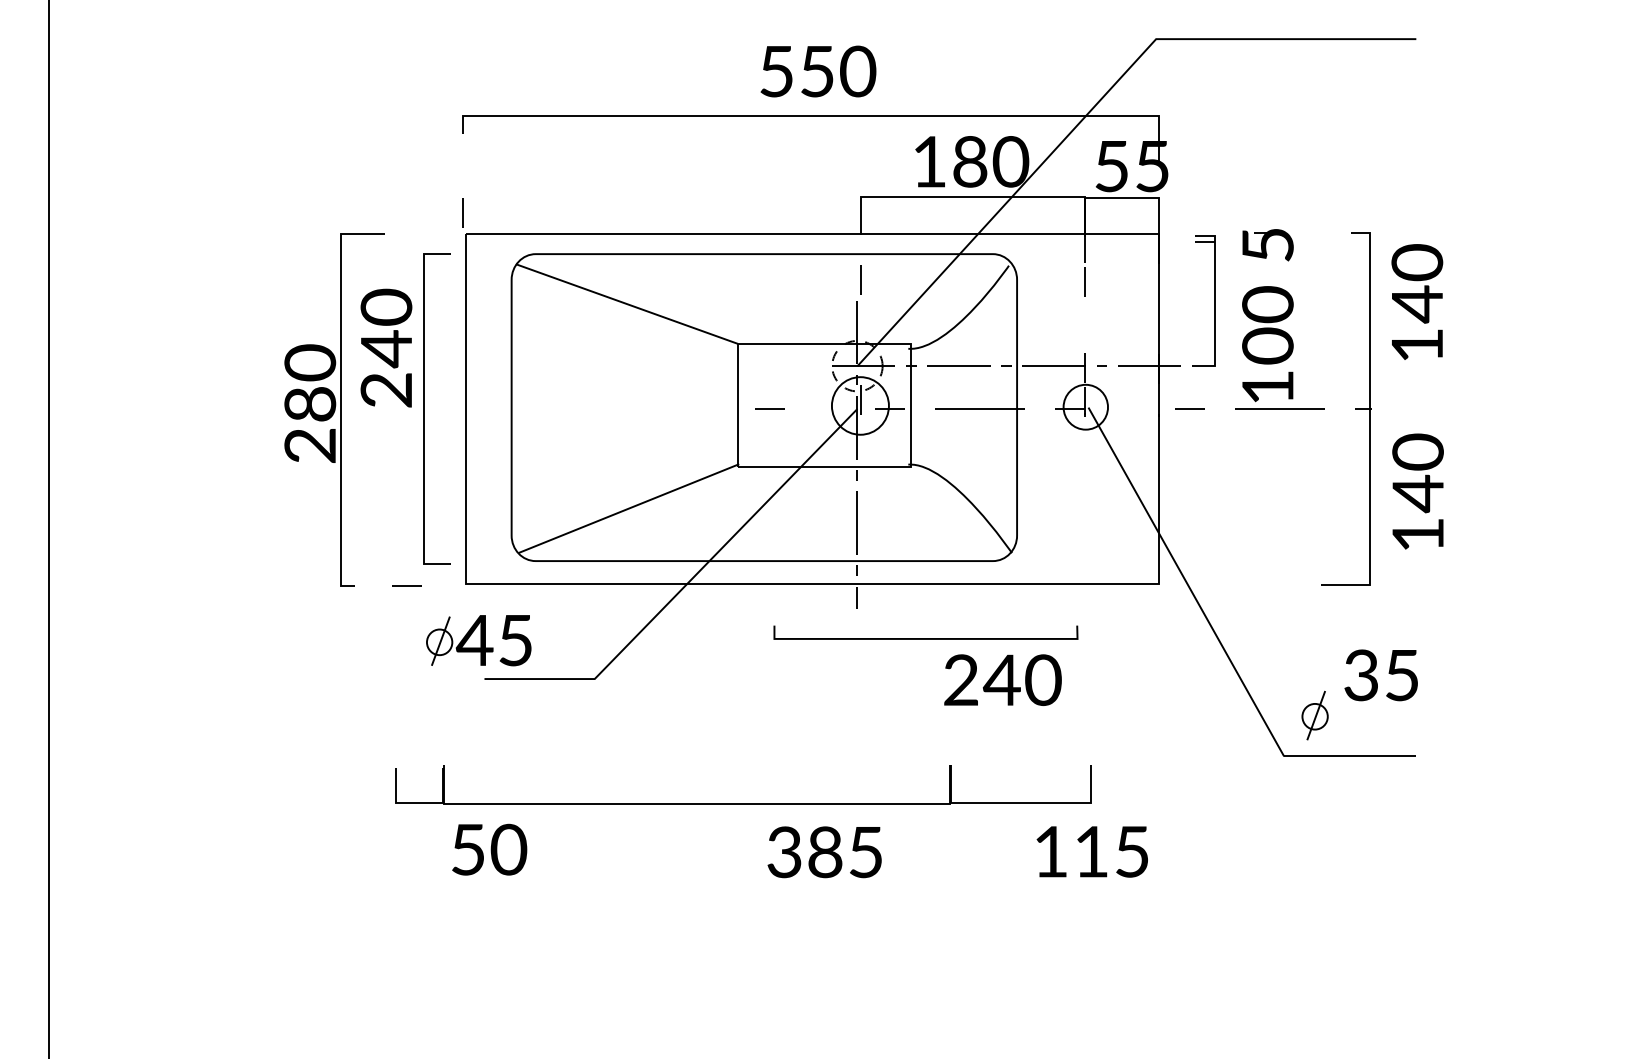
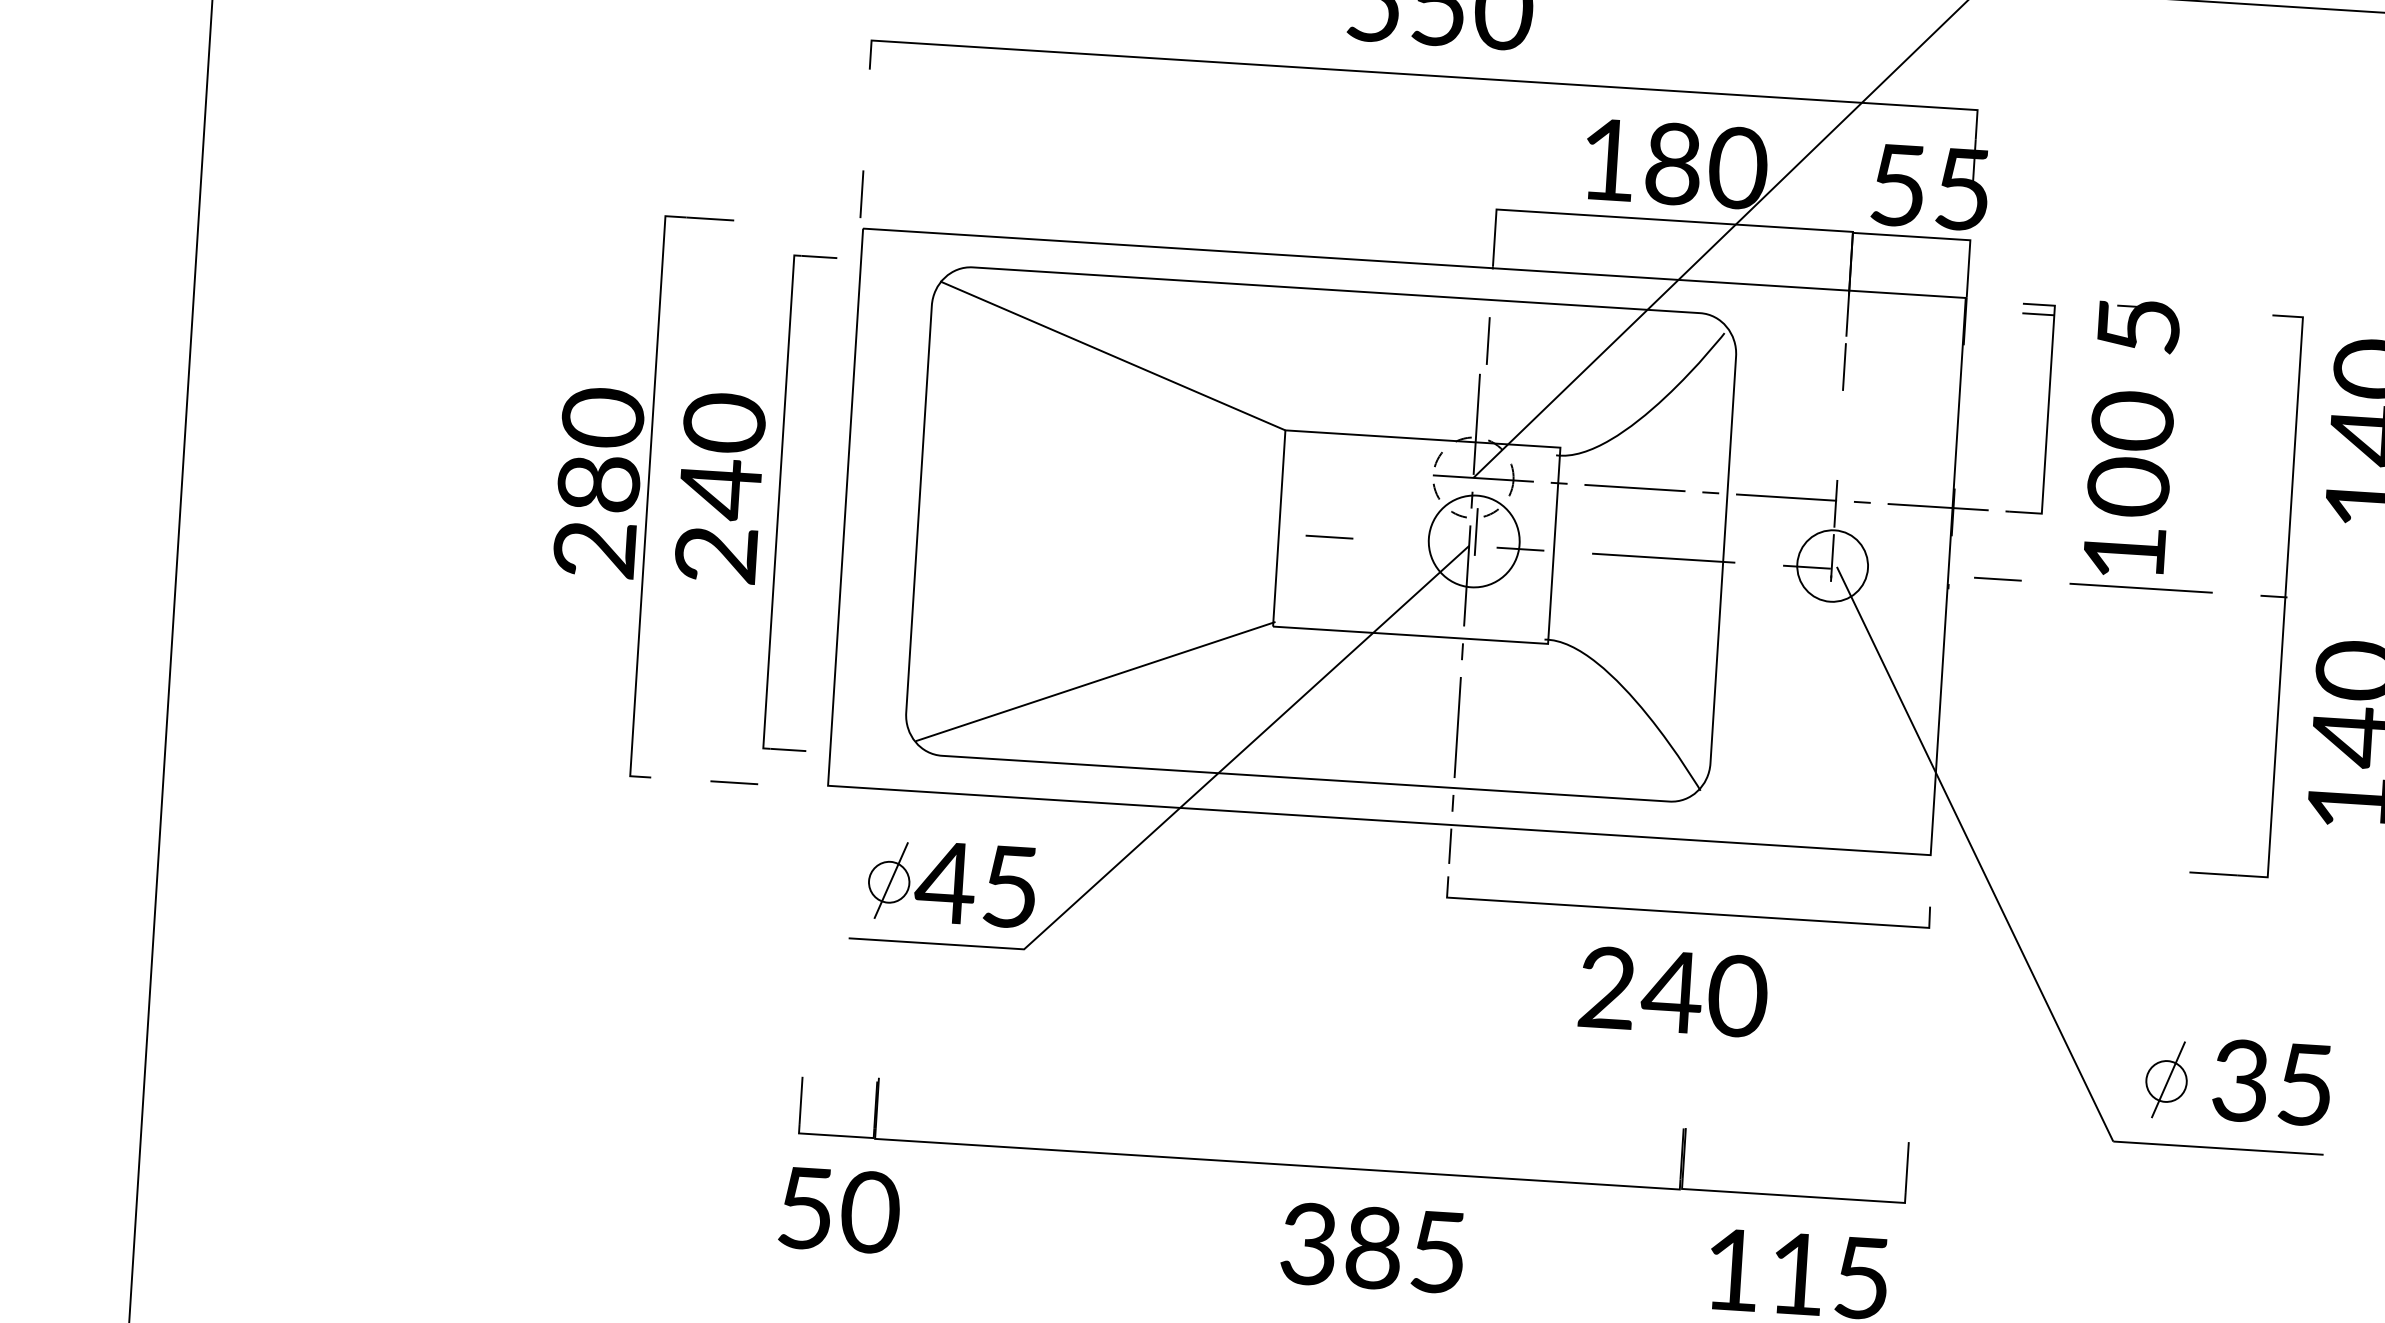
text: (386, 347) -> (720, 486), moved
line: (925, 638) -> (1687, 911), moved
part: (478, 640) -> (951, 883), moved
text: (1380, 675) -> (2270, 1082), moved
part: (743, 803) -> (1351, 1168), moved

